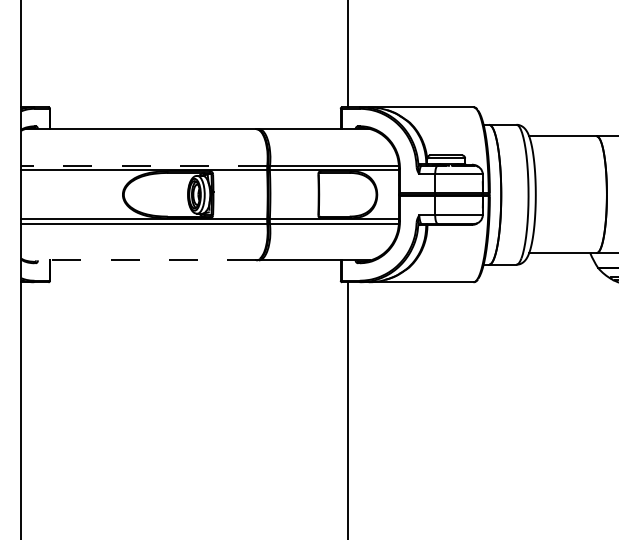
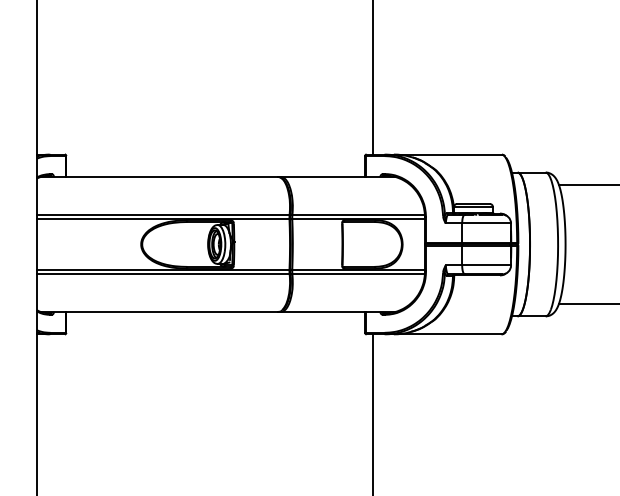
line: (143, 165) -> (162, 214), dashed -> solid
line: (140, 260) -> (159, 312), dashed -> solid

